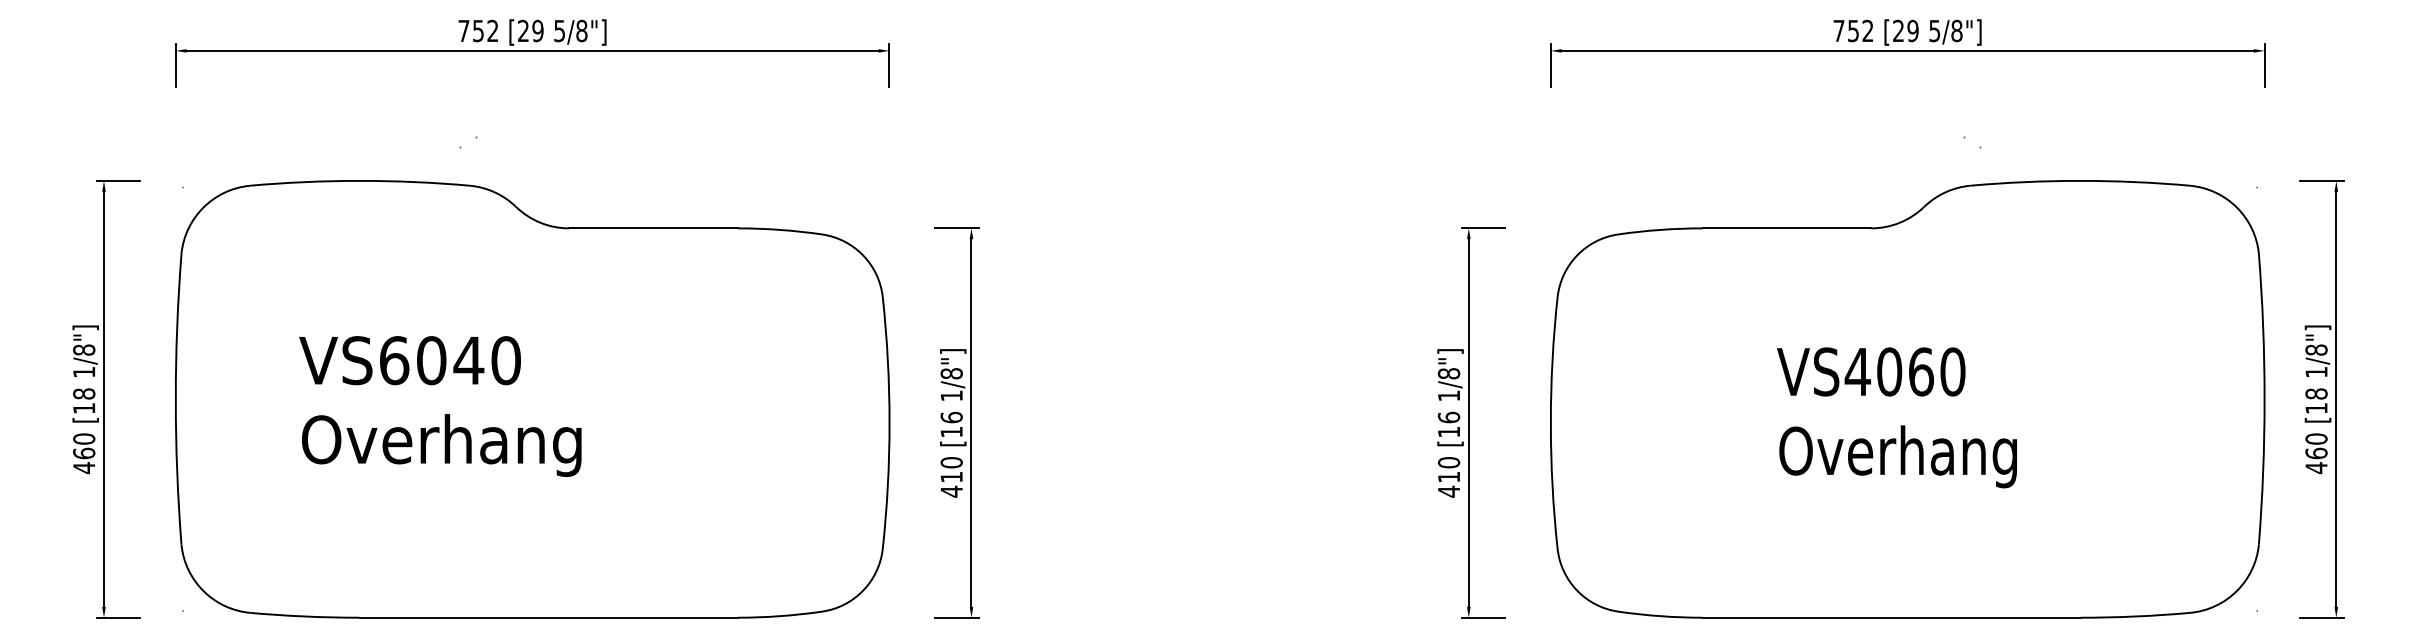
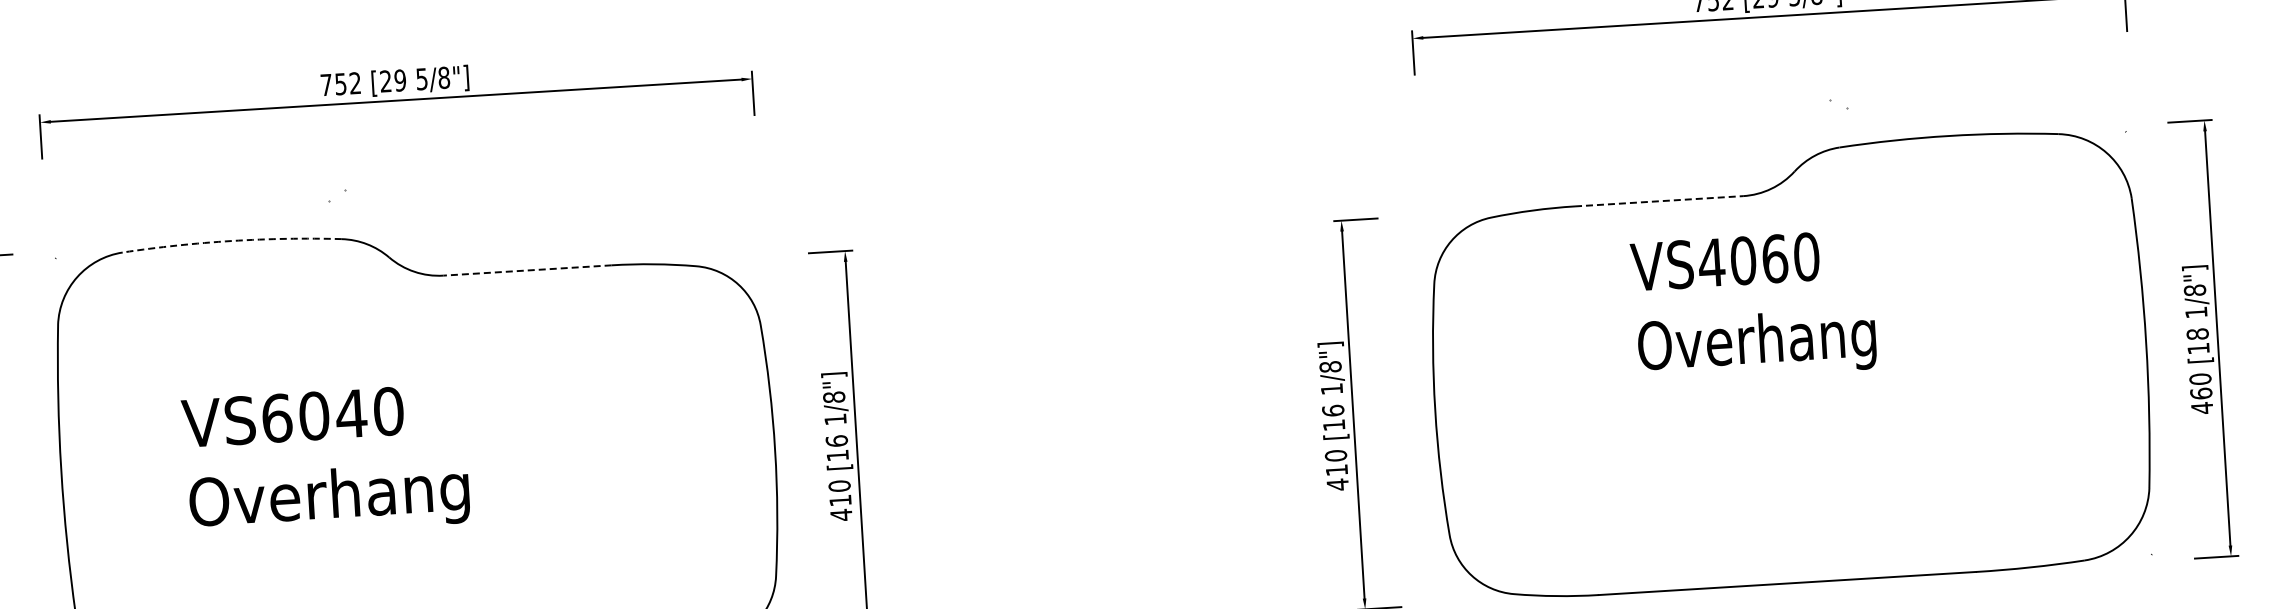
arc: (360, 180) -> (232, 240), solid -> dashed
line: (652, 228) -> (526, 270), solid -> dashed
line: (1787, 228) -> (1659, 201), solid -> dashed
text: (1896, 417) -> (1753, 305), moved

